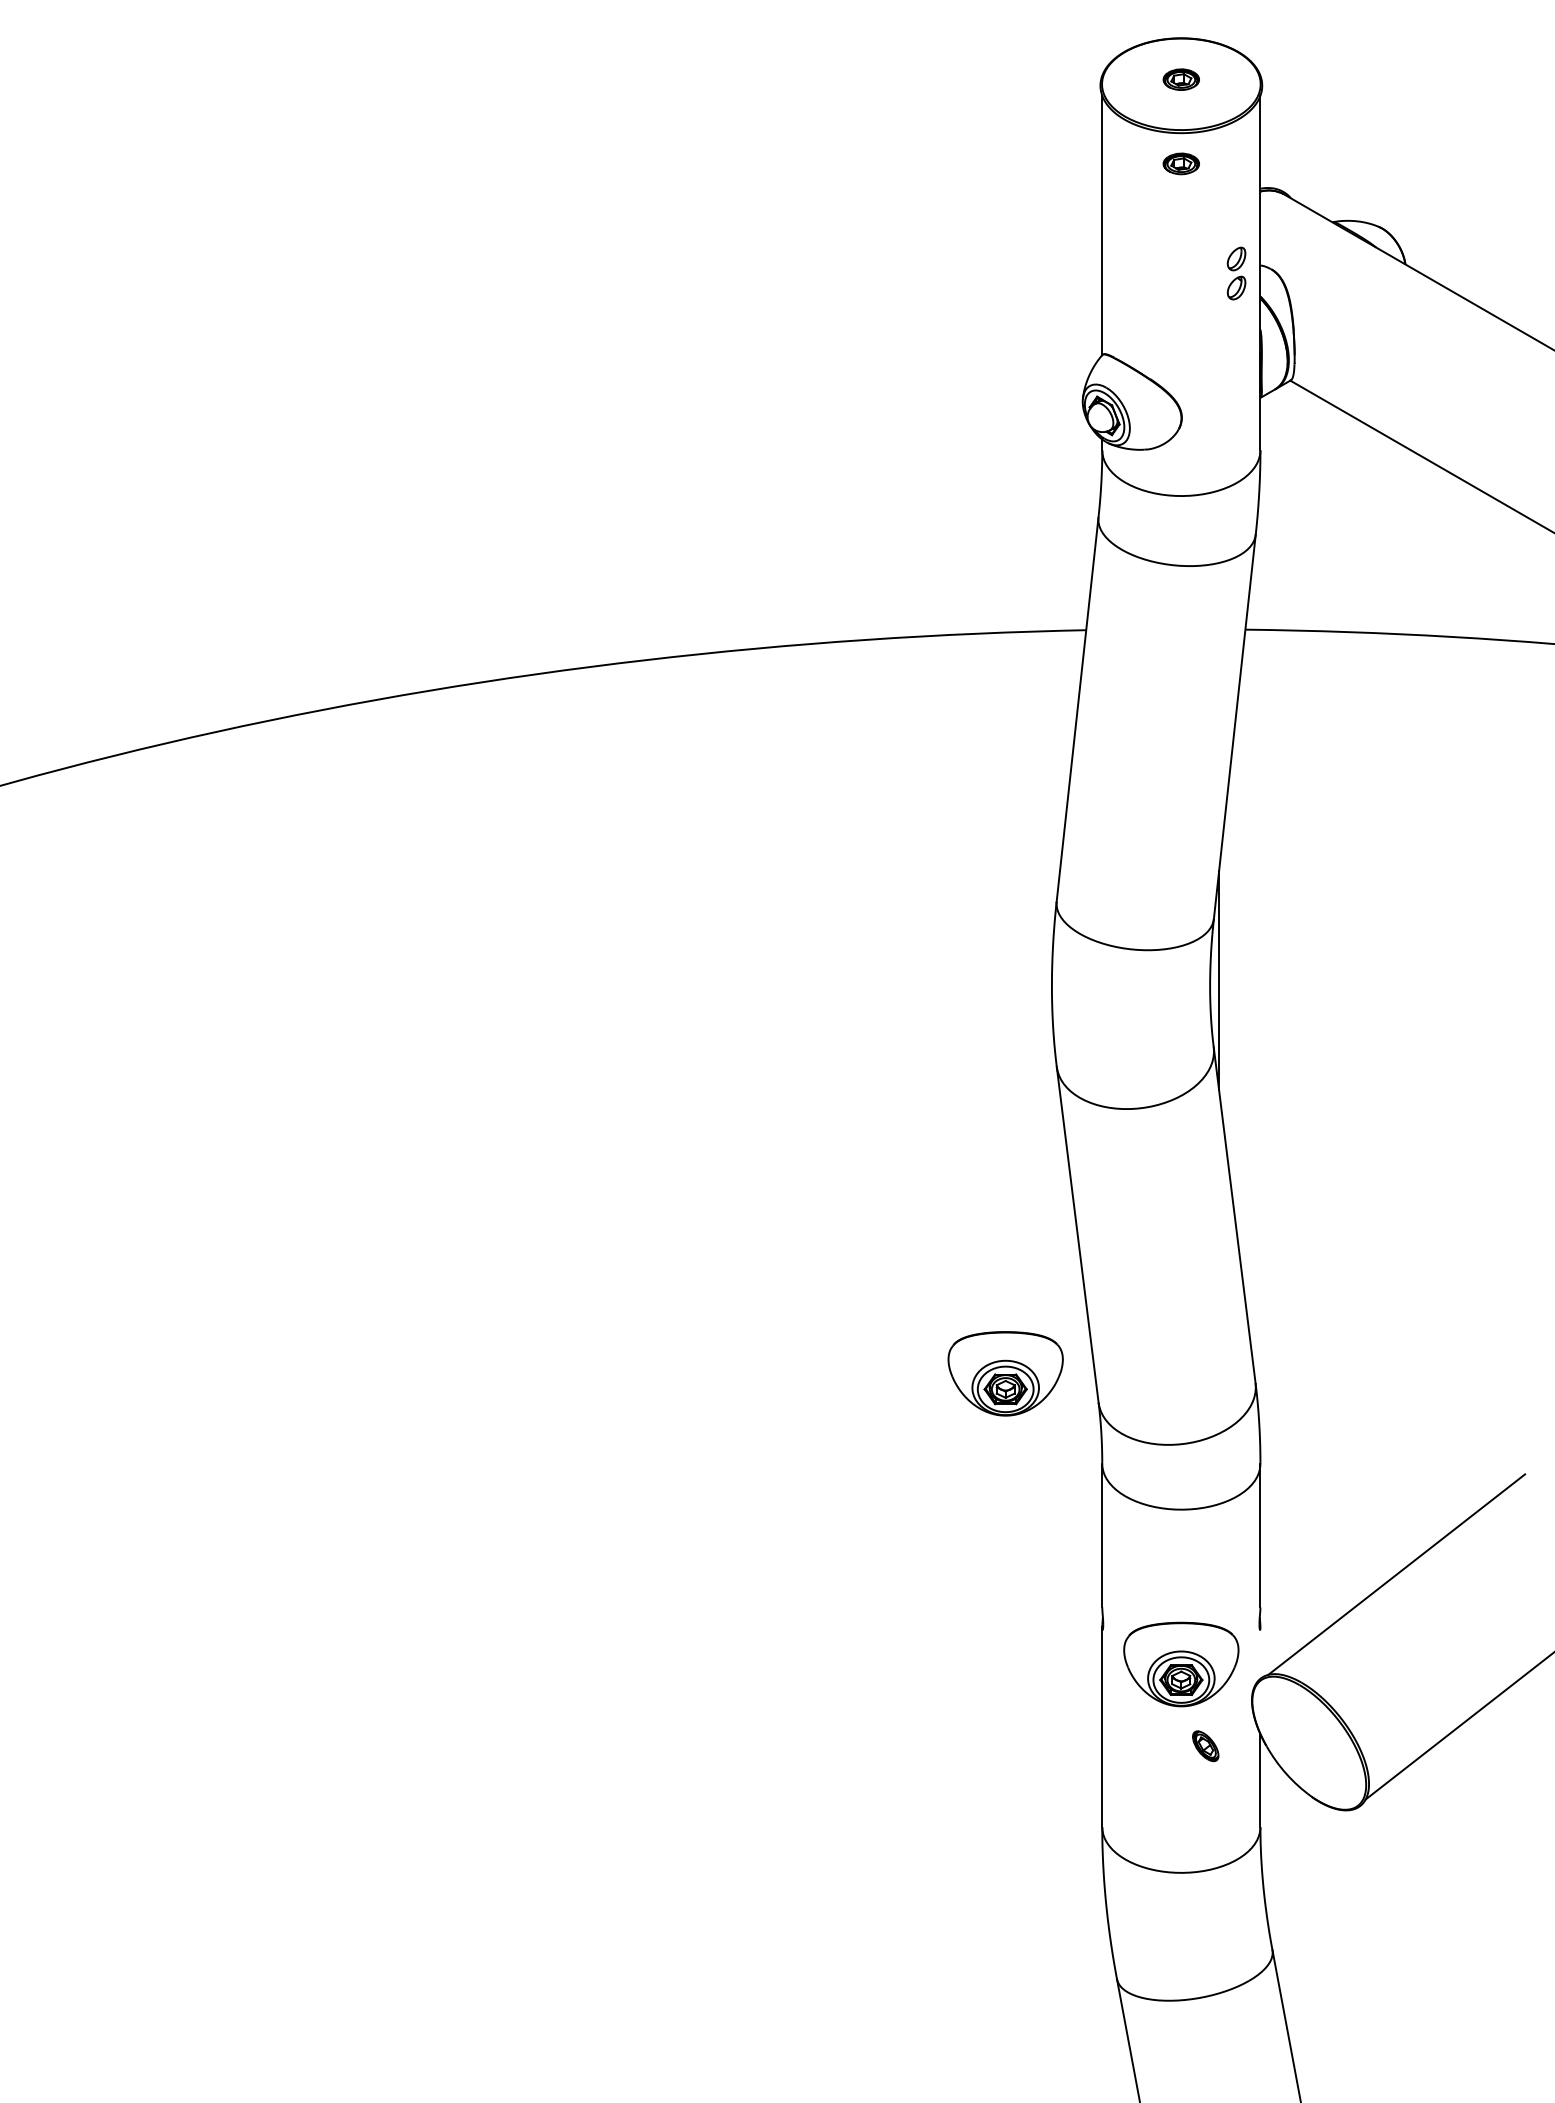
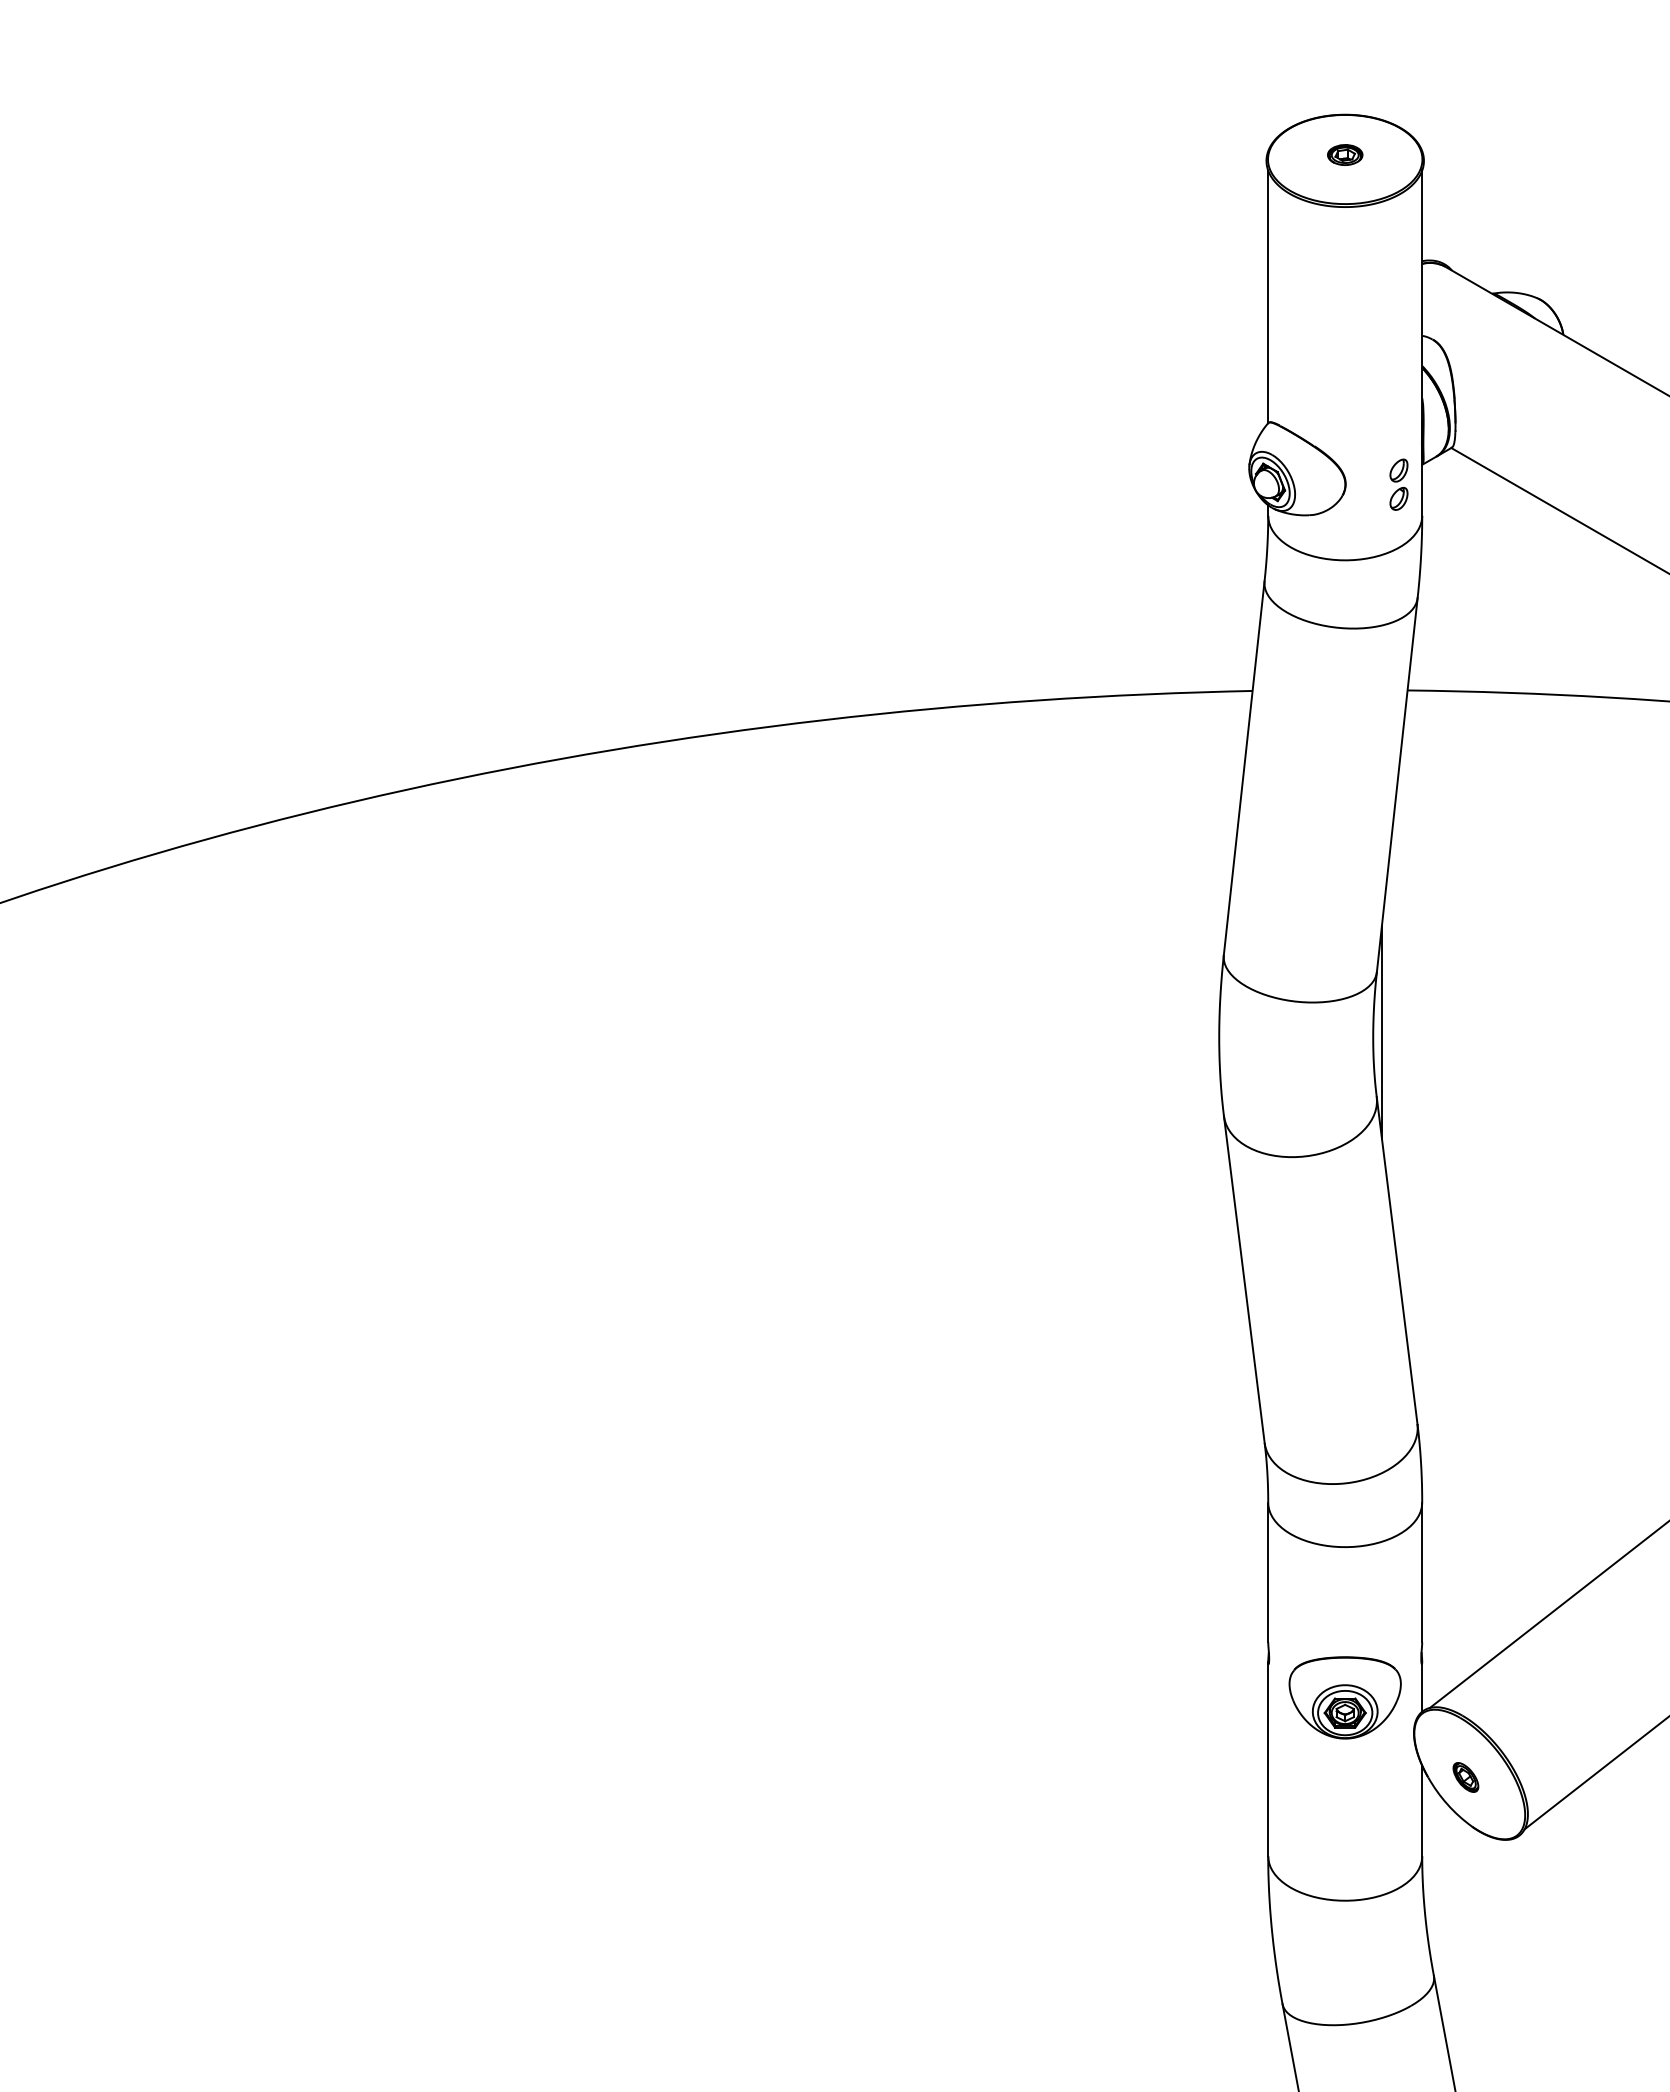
part: (1181, 163) -> (1345, 236), removed
part: (1236, 273) -> (1398, 484), moved
part: (1004, 1373) -> (1173, 1414), removed
line: (1260, 1652) -> (1422, 1686), added
part: (1205, 1746) -> (1465, 1777), moved

